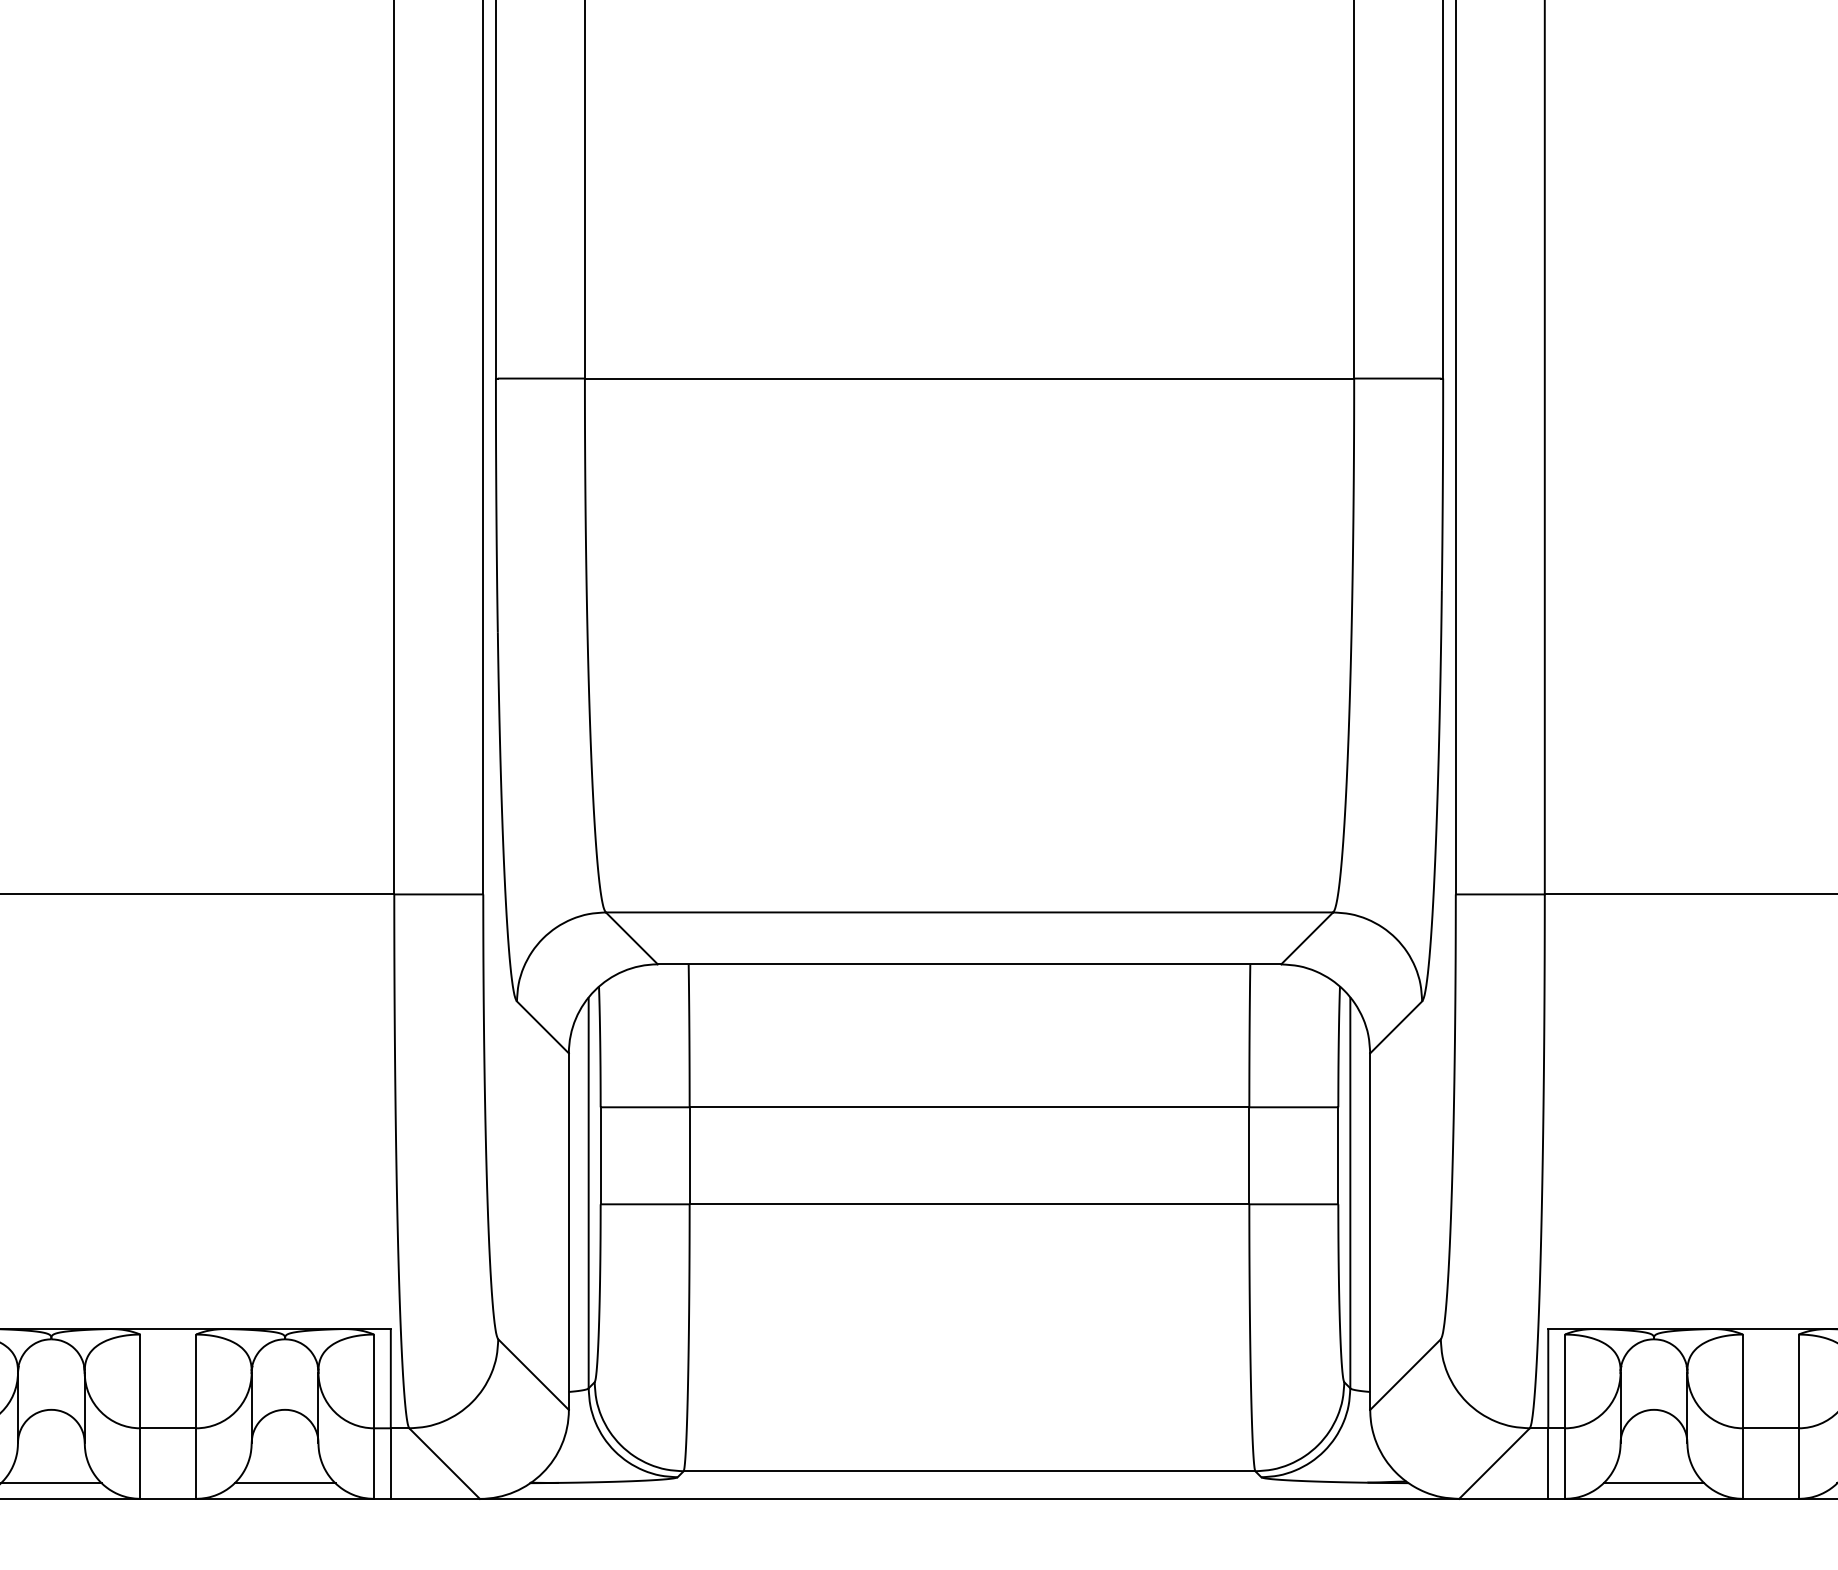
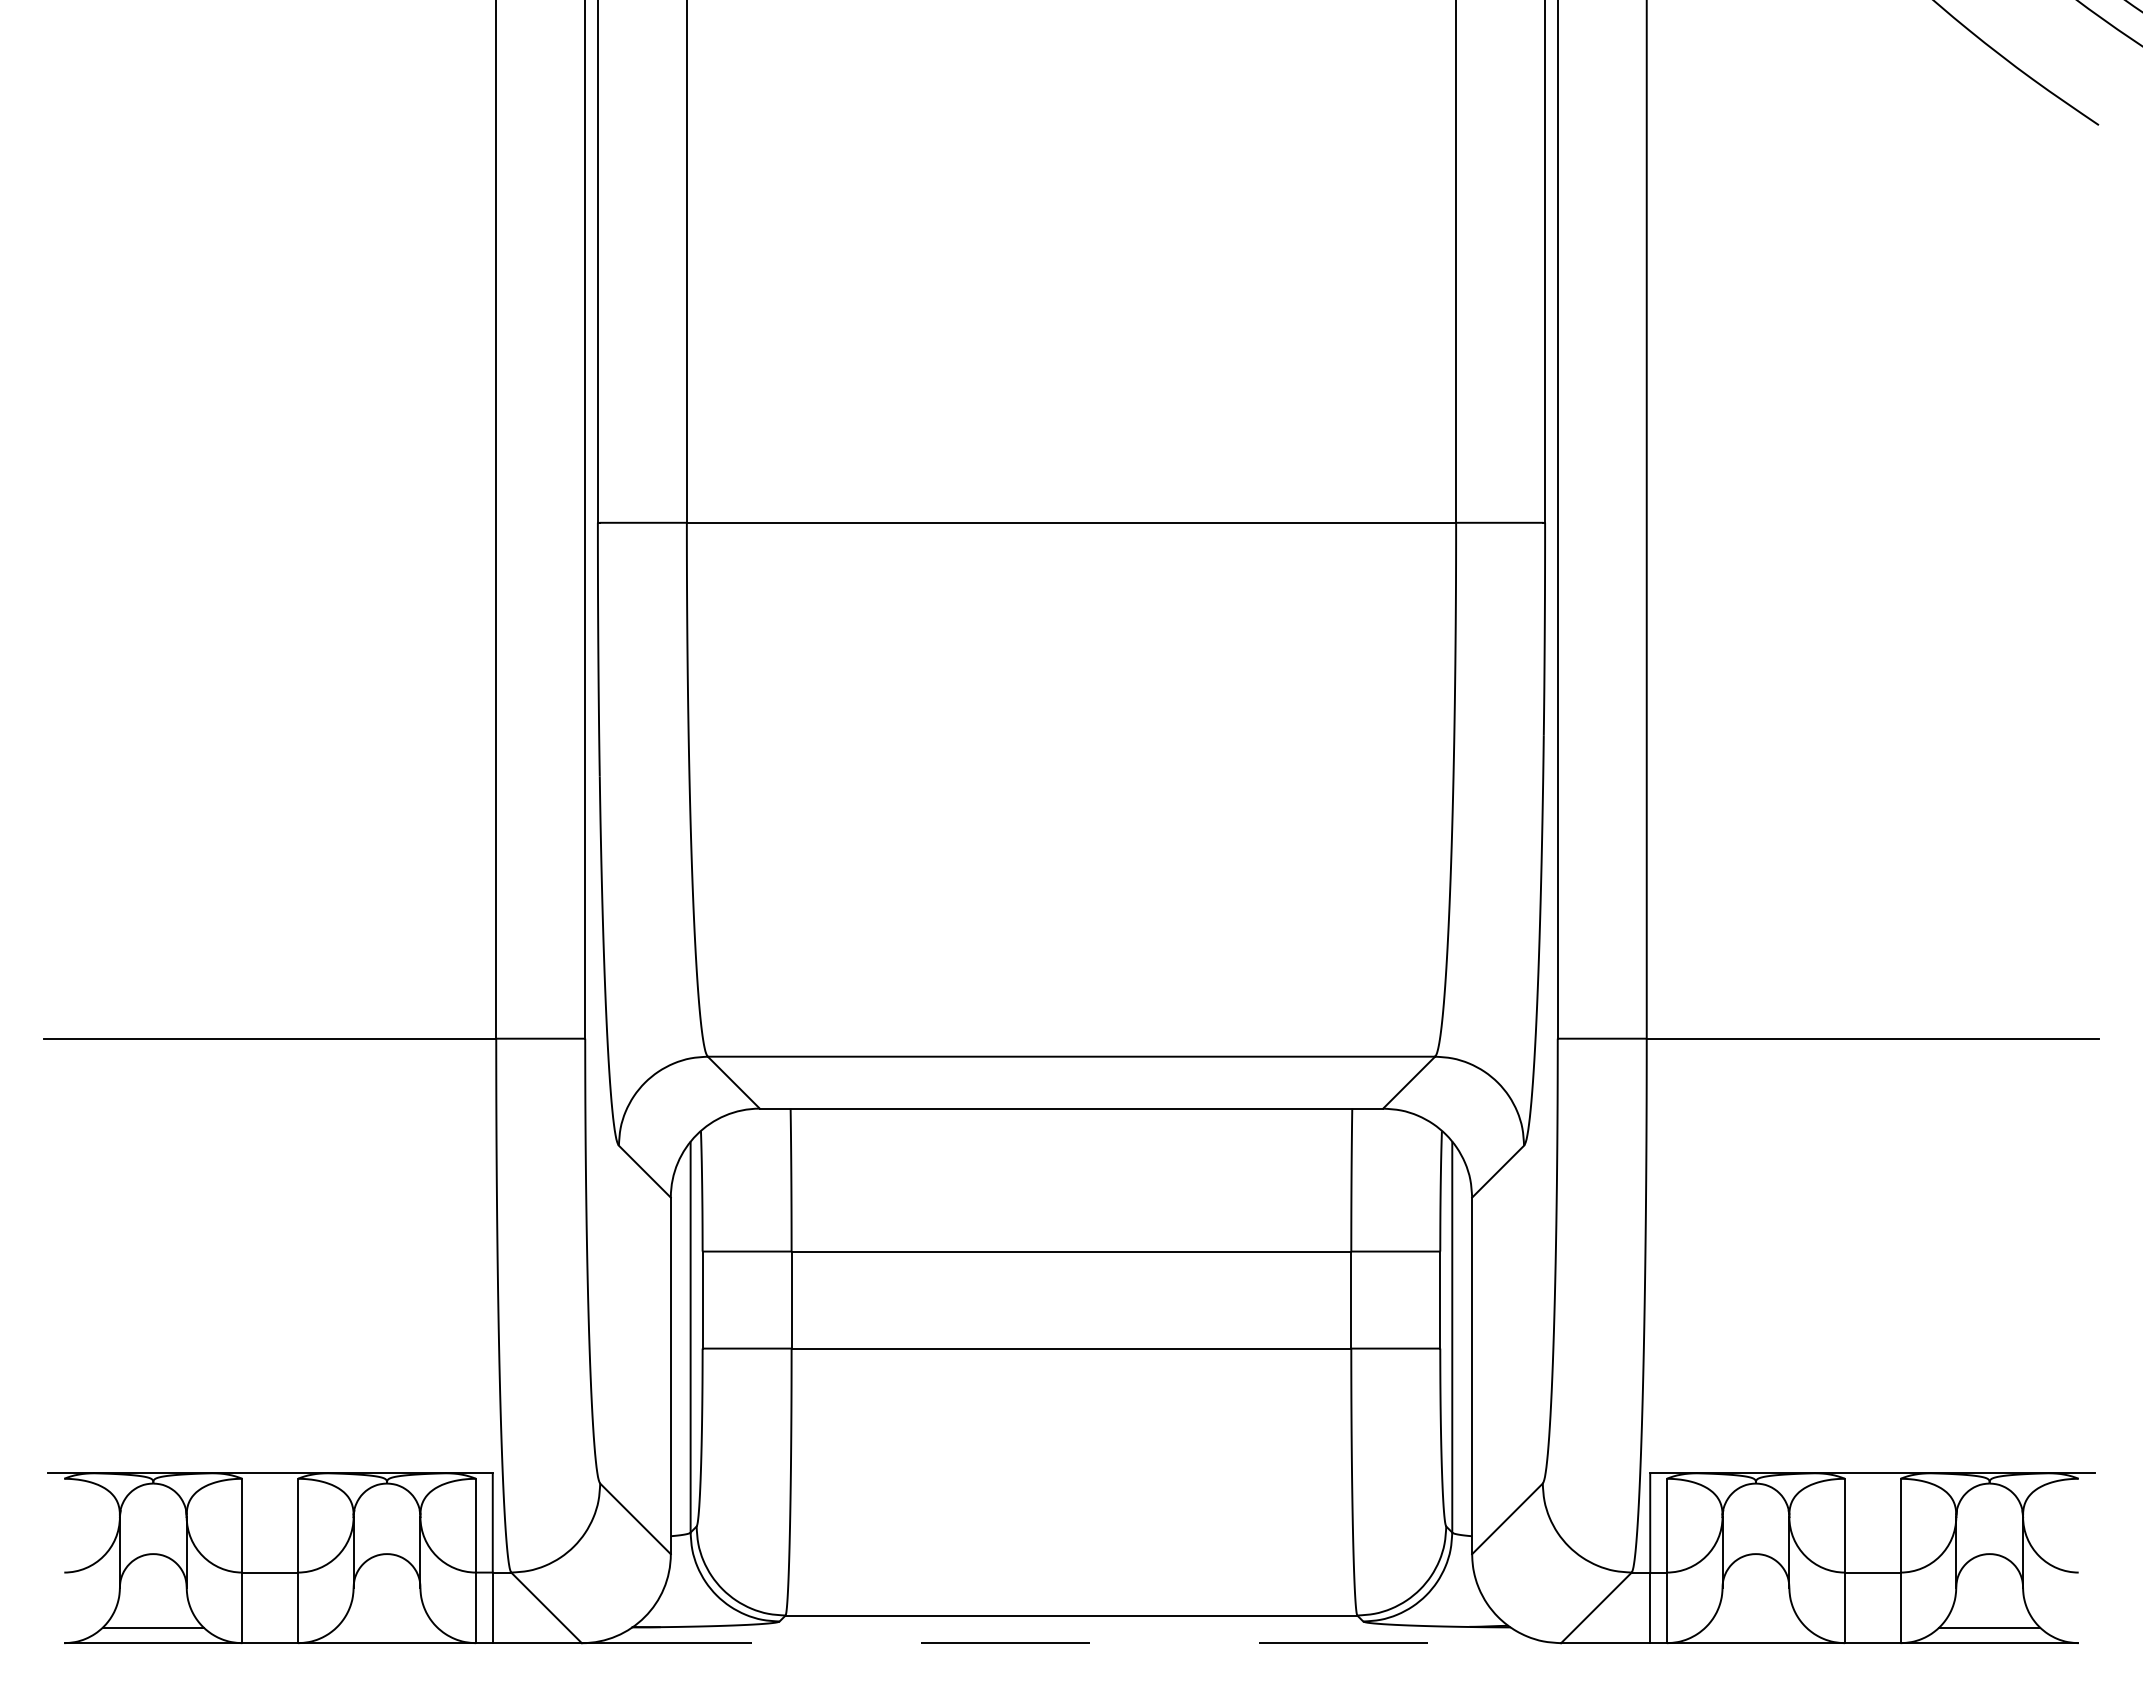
line: (284, 1483) -> (386, 1627), removed
line: (1653, 1483) -> (1755, 1627), removed
line: (969, 1499) -> (1071, 1643), solid -> dashed

